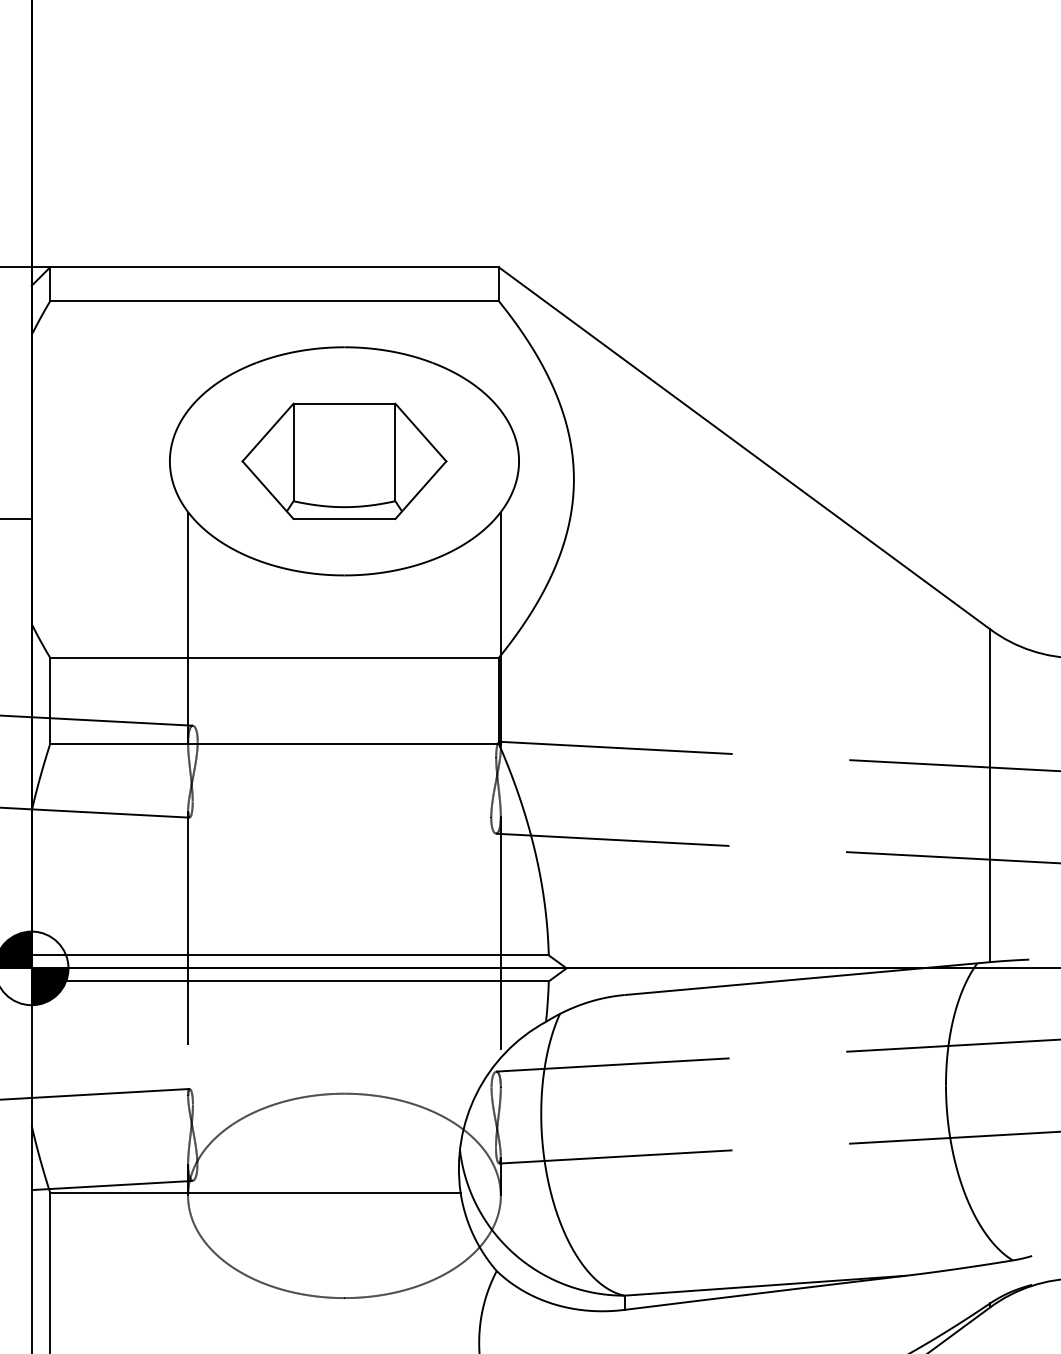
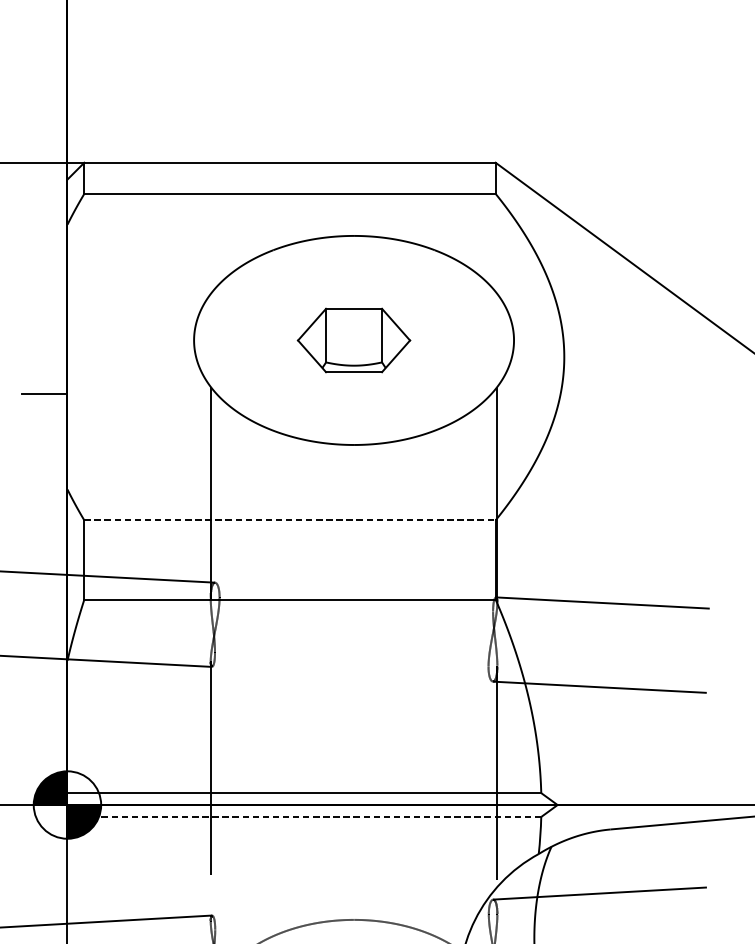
part: (344, 461) -> (354, 340), size x0.6
line: (275, 657) -> (290, 520), solid -> dashed
line: (290, 981) -> (304, 817), solid -> dashed

